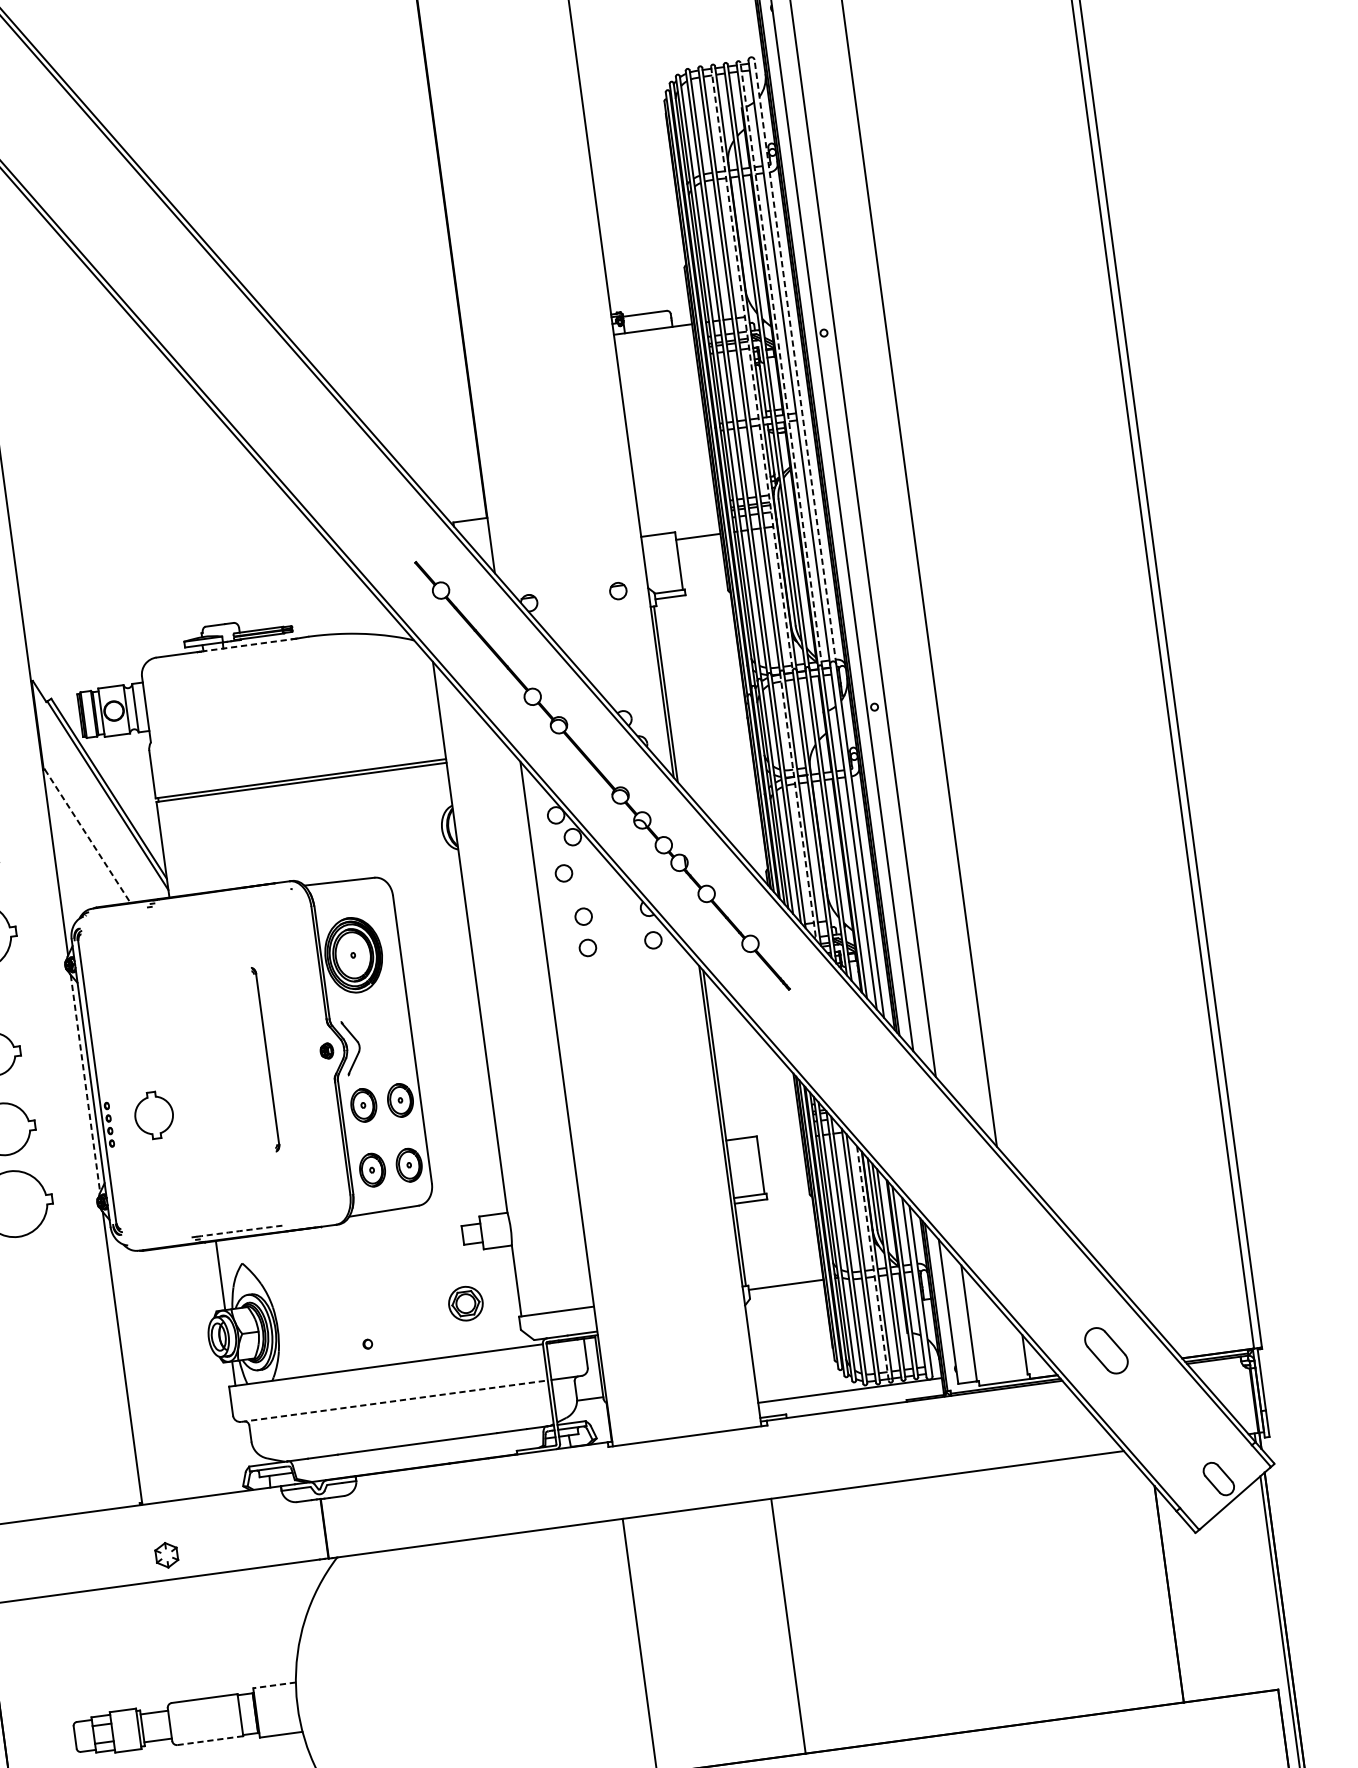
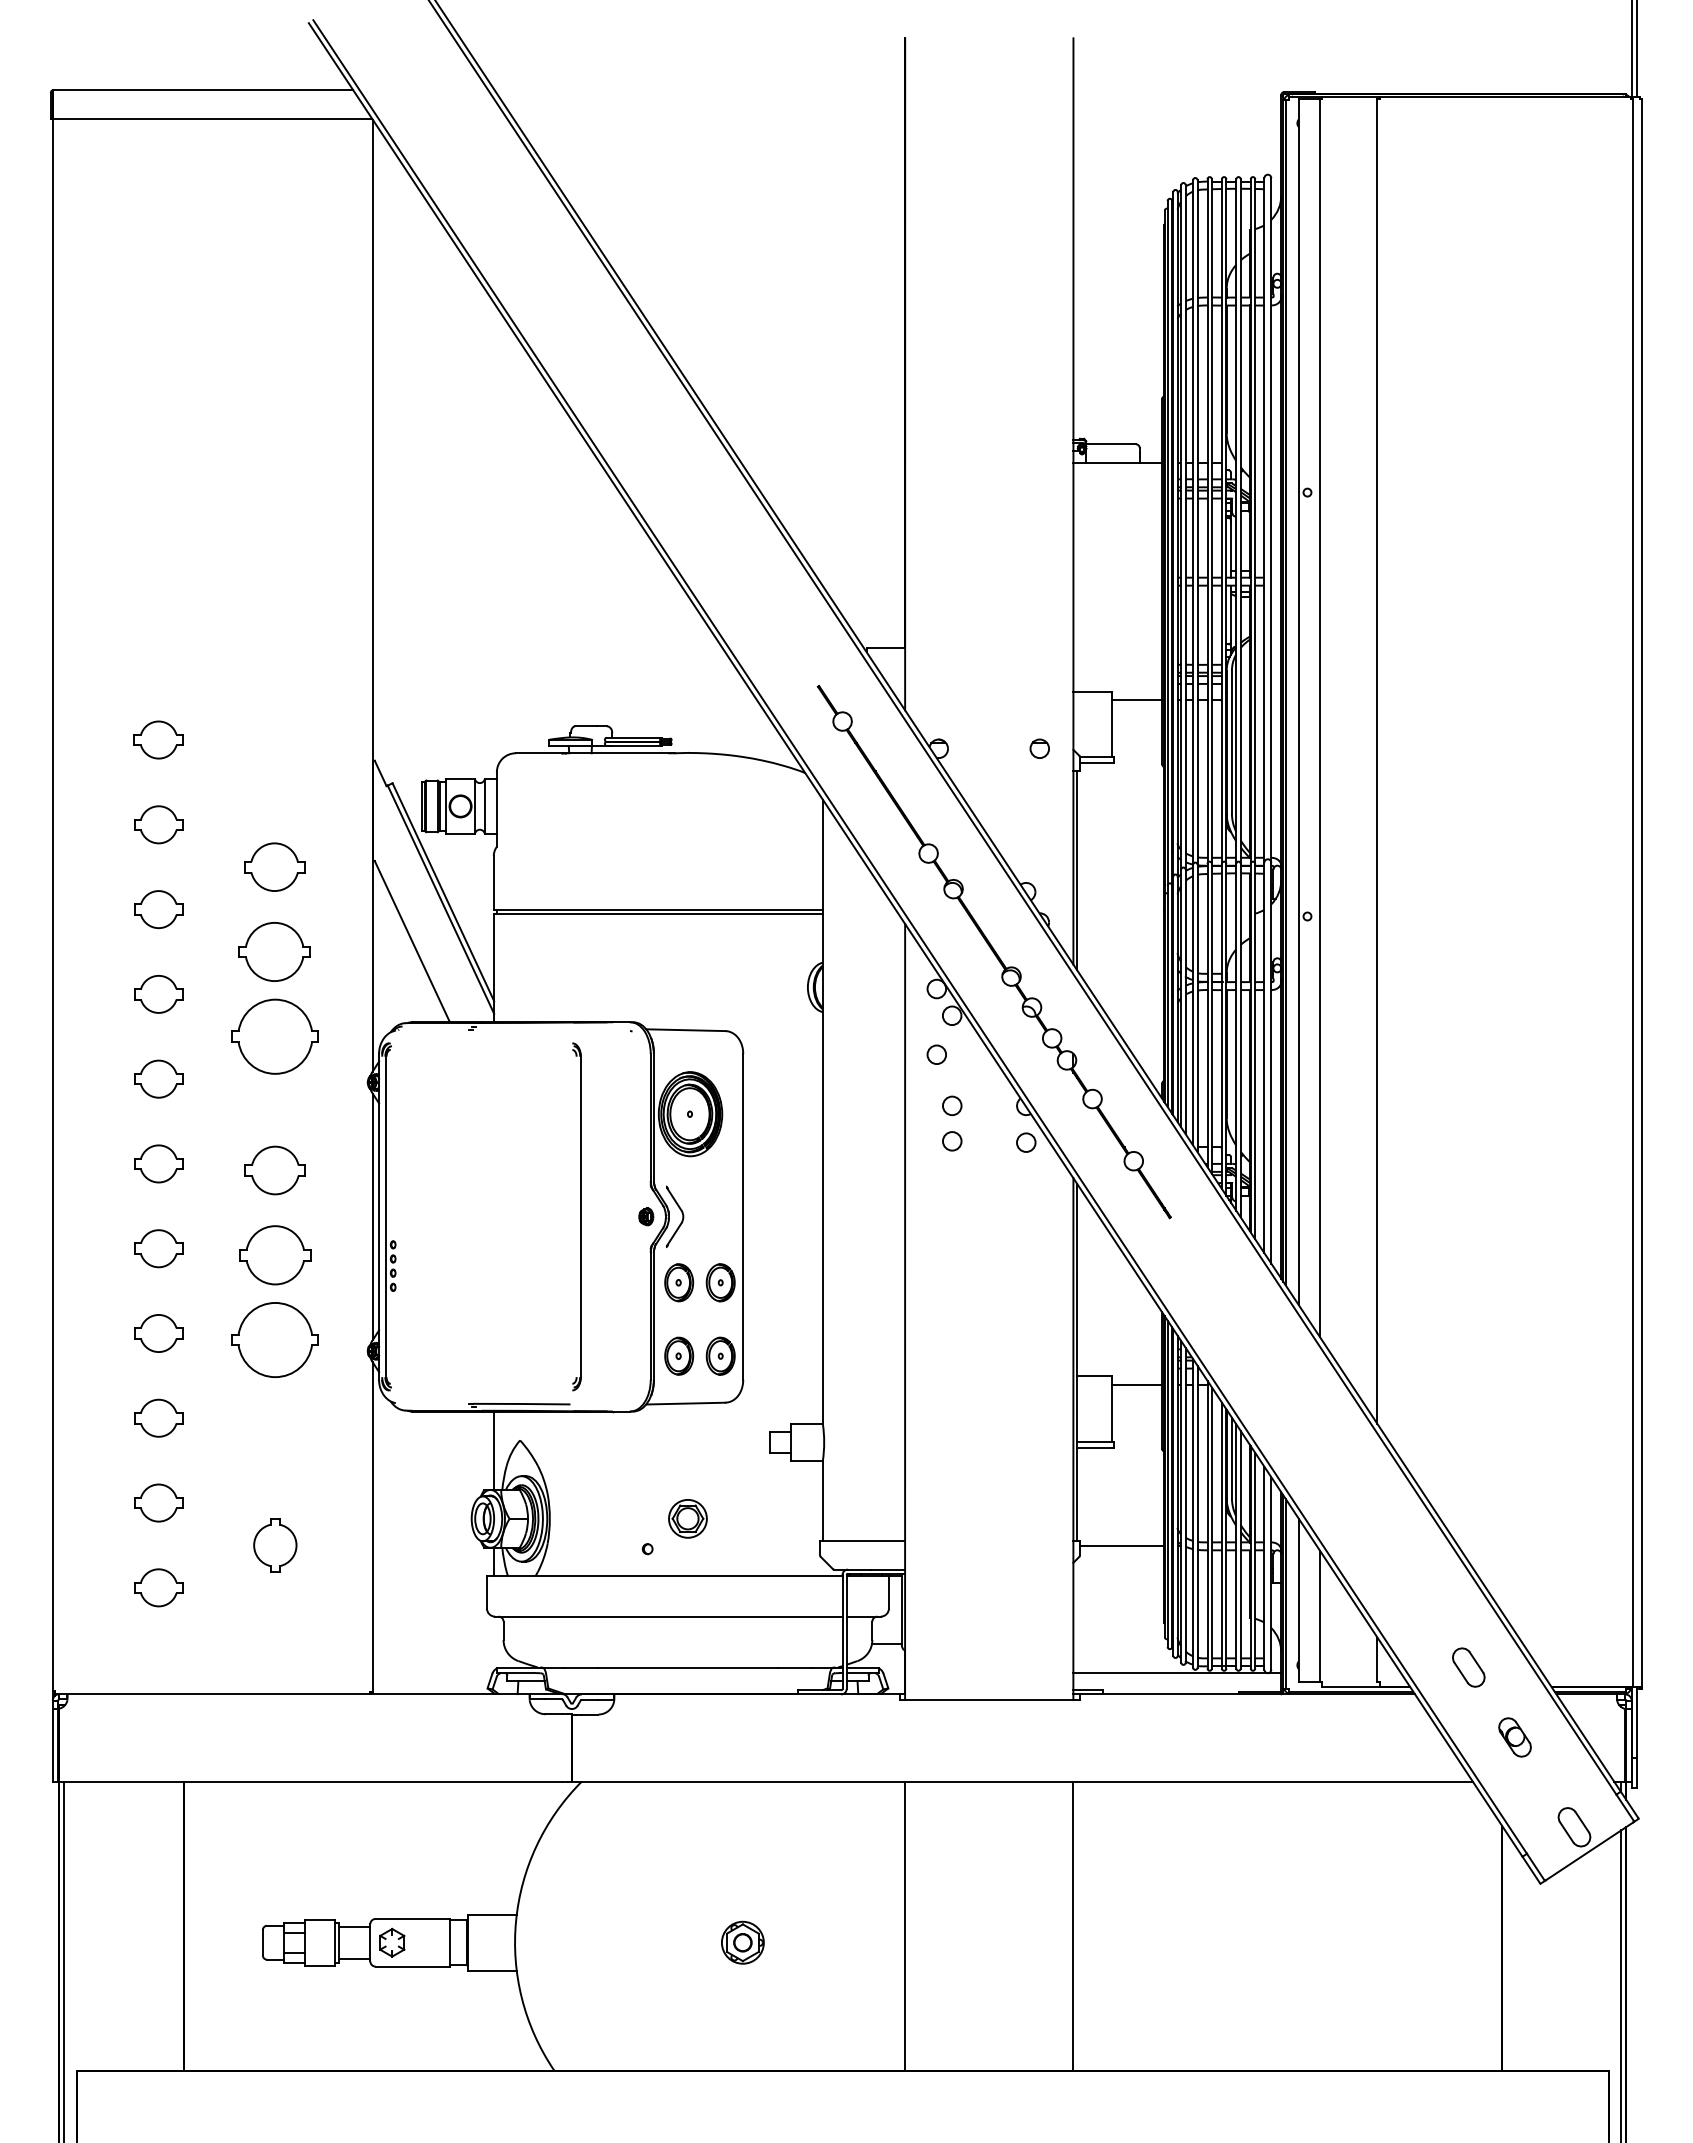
line: (795, 361) -> (1271, 519), dashed -> solid
line: (781, 364) -> (1255, 521), dashed -> solid
line: (751, 369) -> (1221, 522), dashed -> solid
line: (247, 645) -> (618, 753), dashed -> solid
line: (798, 806) -> (1207, 1015), dashed -> solid
line: (87, 836) -> (412, 941), dashed -> solid
part: (265, 1059) -> (576, 1216), size x1.67
line: (85, 1084) -> (372, 1217), dashed -> solid
part: (154, 1115) -> (275, 1545), moved
line: (779, 1141) -> (1136, 1385), added
arc: (239, 1231) -> (521, 1404), dashed -> solid
line: (872, 1263) -> (1221, 1535), dashed -> solid
part: (465, 1303) -> (687, 1518), moved
part: (1106, 1350) -> (1468, 1667), size x0.71
line: (394, 1401) -> (668, 1616), dashed -> solid
part: (1155, 1406) -> (1514, 1737), added
part: (166, 1554) -> (392, 1942), moved
part: (498, 1680) -> (742, 1942), added
line: (274, 1685) -> (492, 1914), dashed -> solid
line: (210, 1740) -> (413, 1966), dashed -> solid

